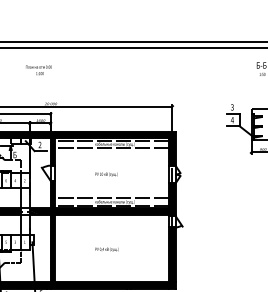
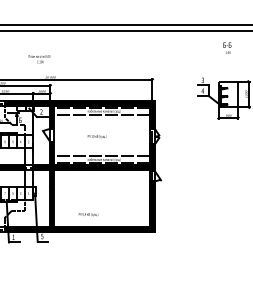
text: (38, 70) -> (39, 59), moved
text: (106, 249) -> (88, 214), moved

